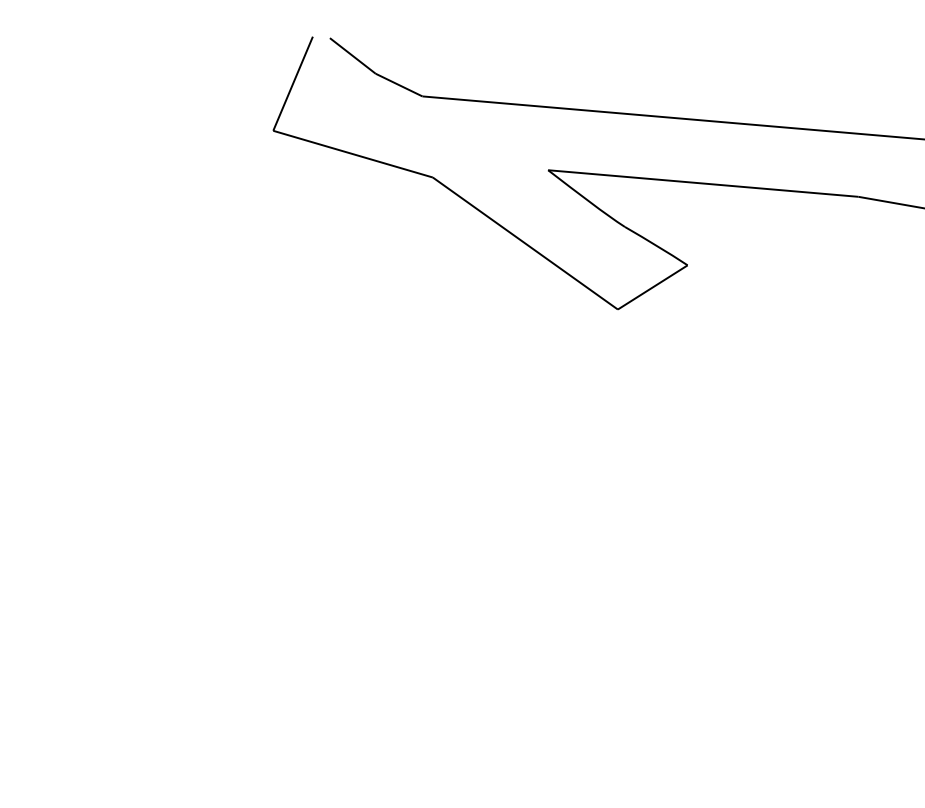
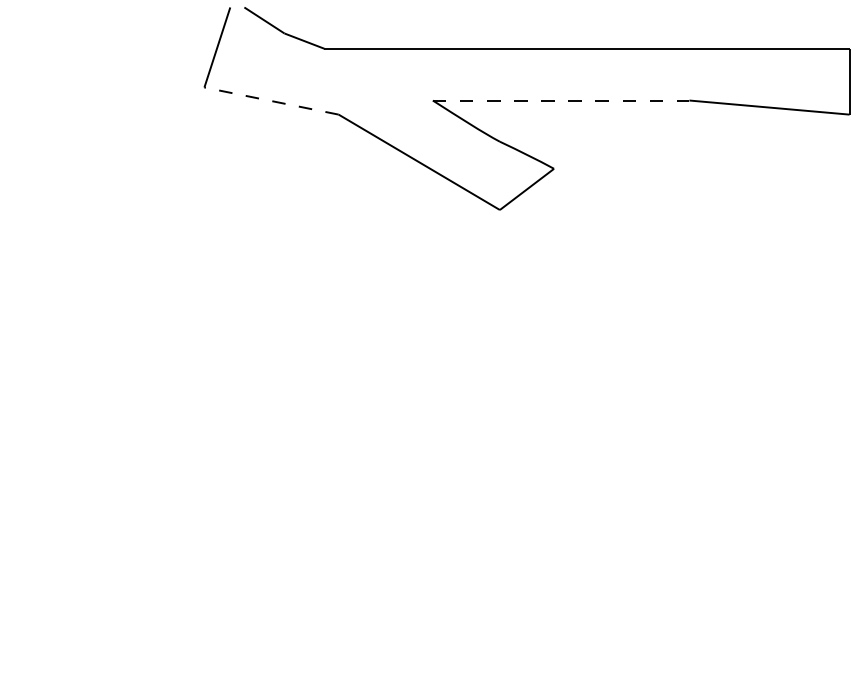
line: (353, 153) -> (271, 100), solid -> dashed
line: (703, 183) -> (561, 100), solid -> dashed

